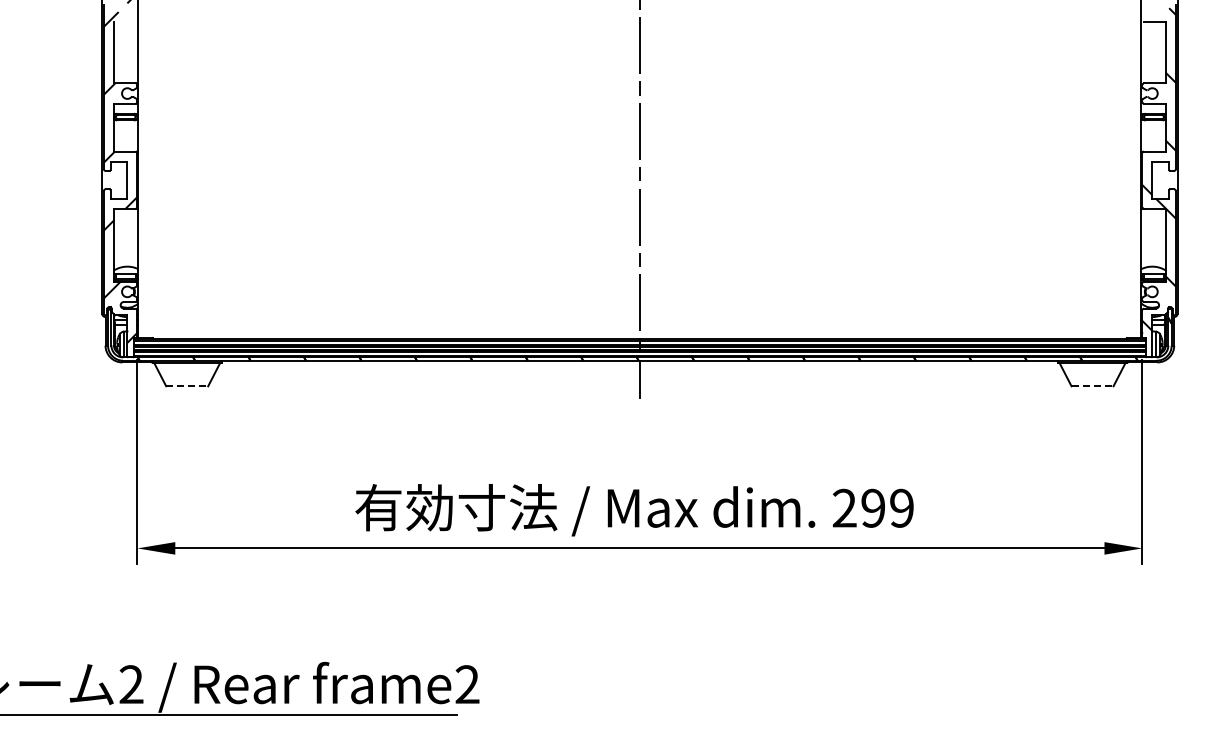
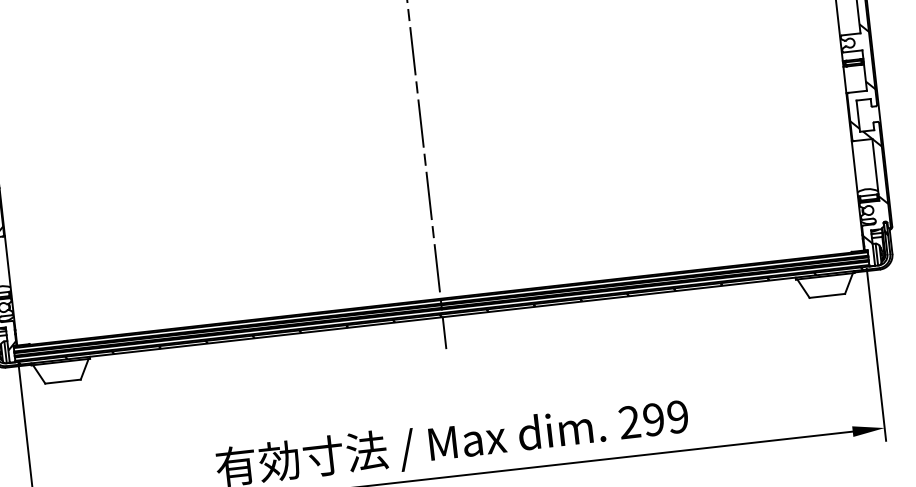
line: (187, 386) -> (63, 381), dashed -> solid
line: (1093, 386) -> (828, 295), dashed -> solid

